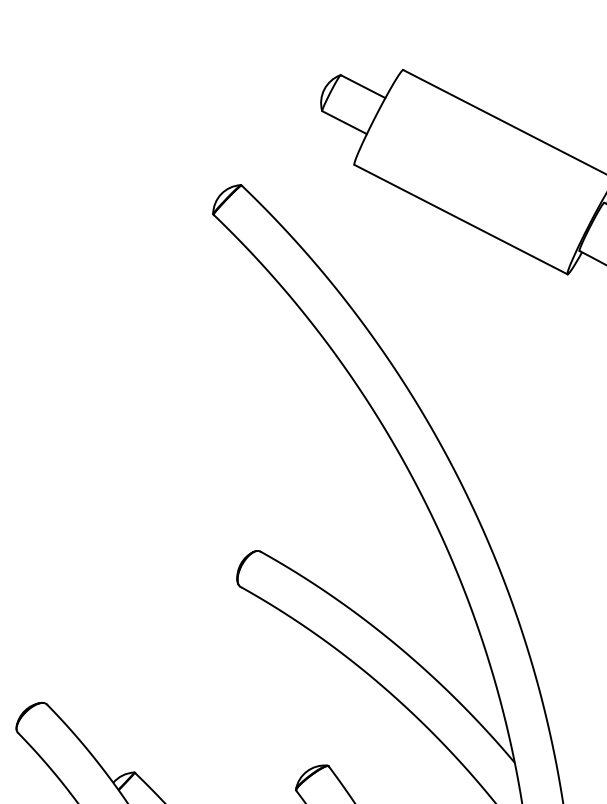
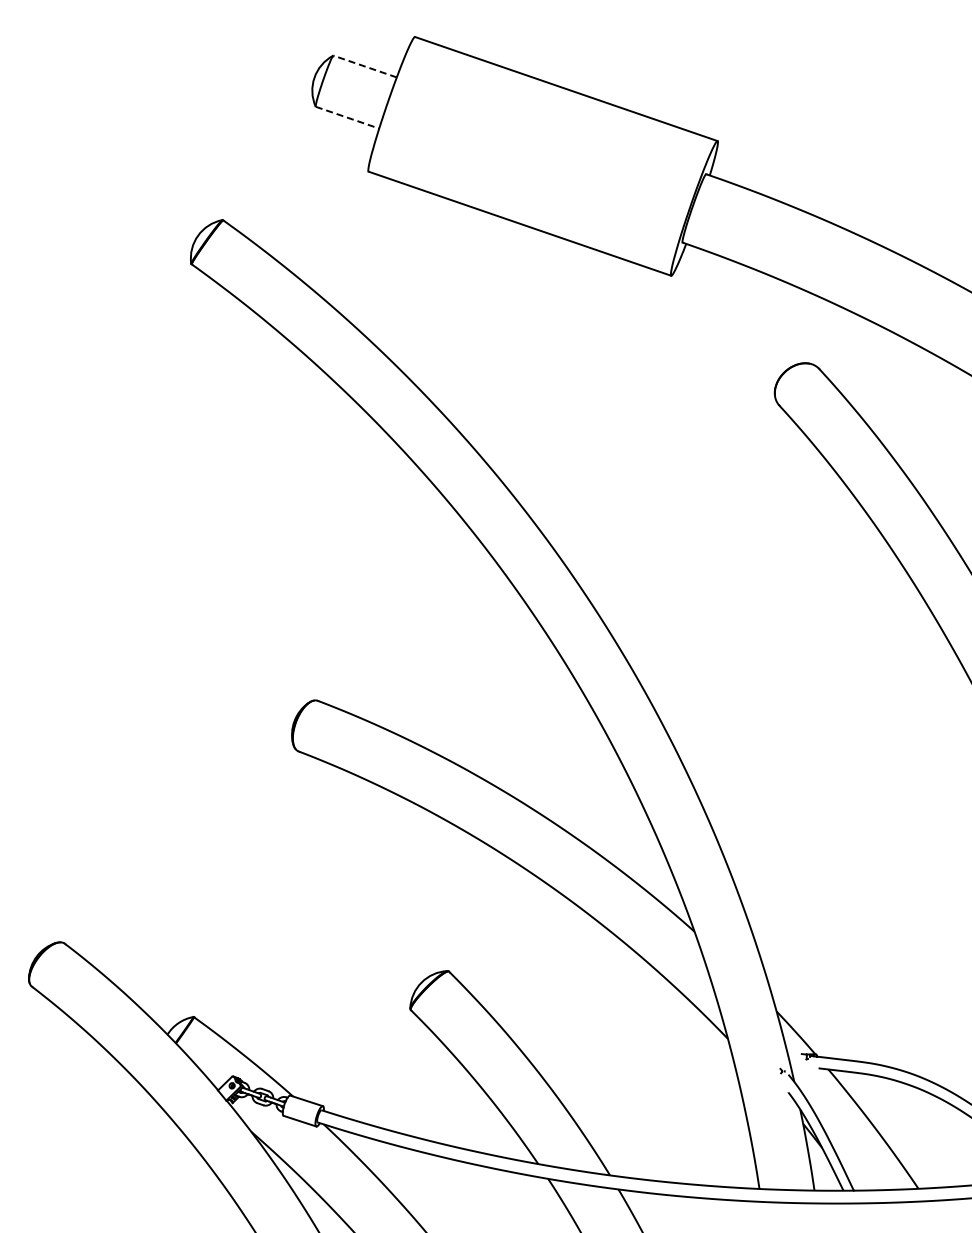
line: (363, 86) -> (365, 66), solid -> dashed
line: (344, 122) -> (347, 117), solid -> dashed

